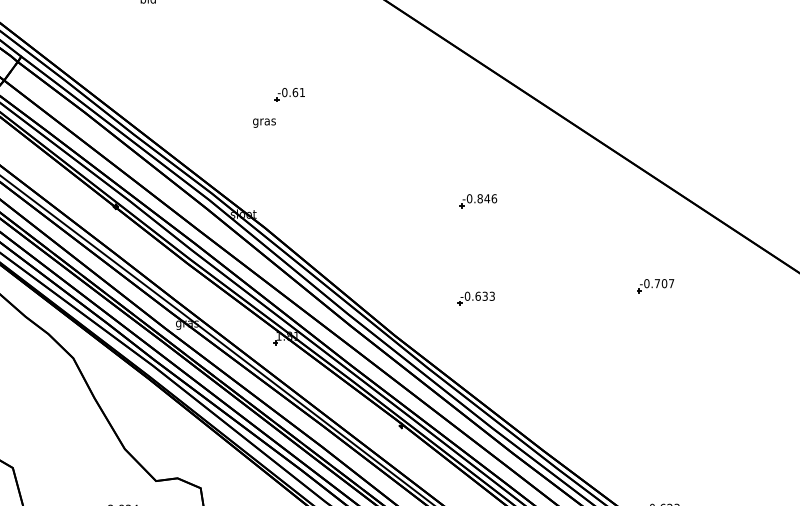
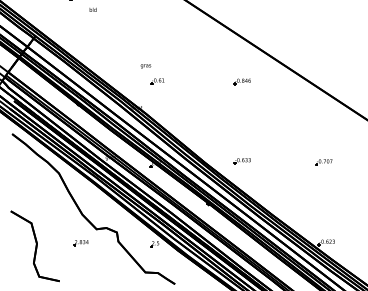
part: (289, 94) -> (157, 81), moved
part: (476, 200) -> (241, 81), moved
part: (654, 286) -> (323, 162), moved
part: (474, 299) -> (241, 161), moved

